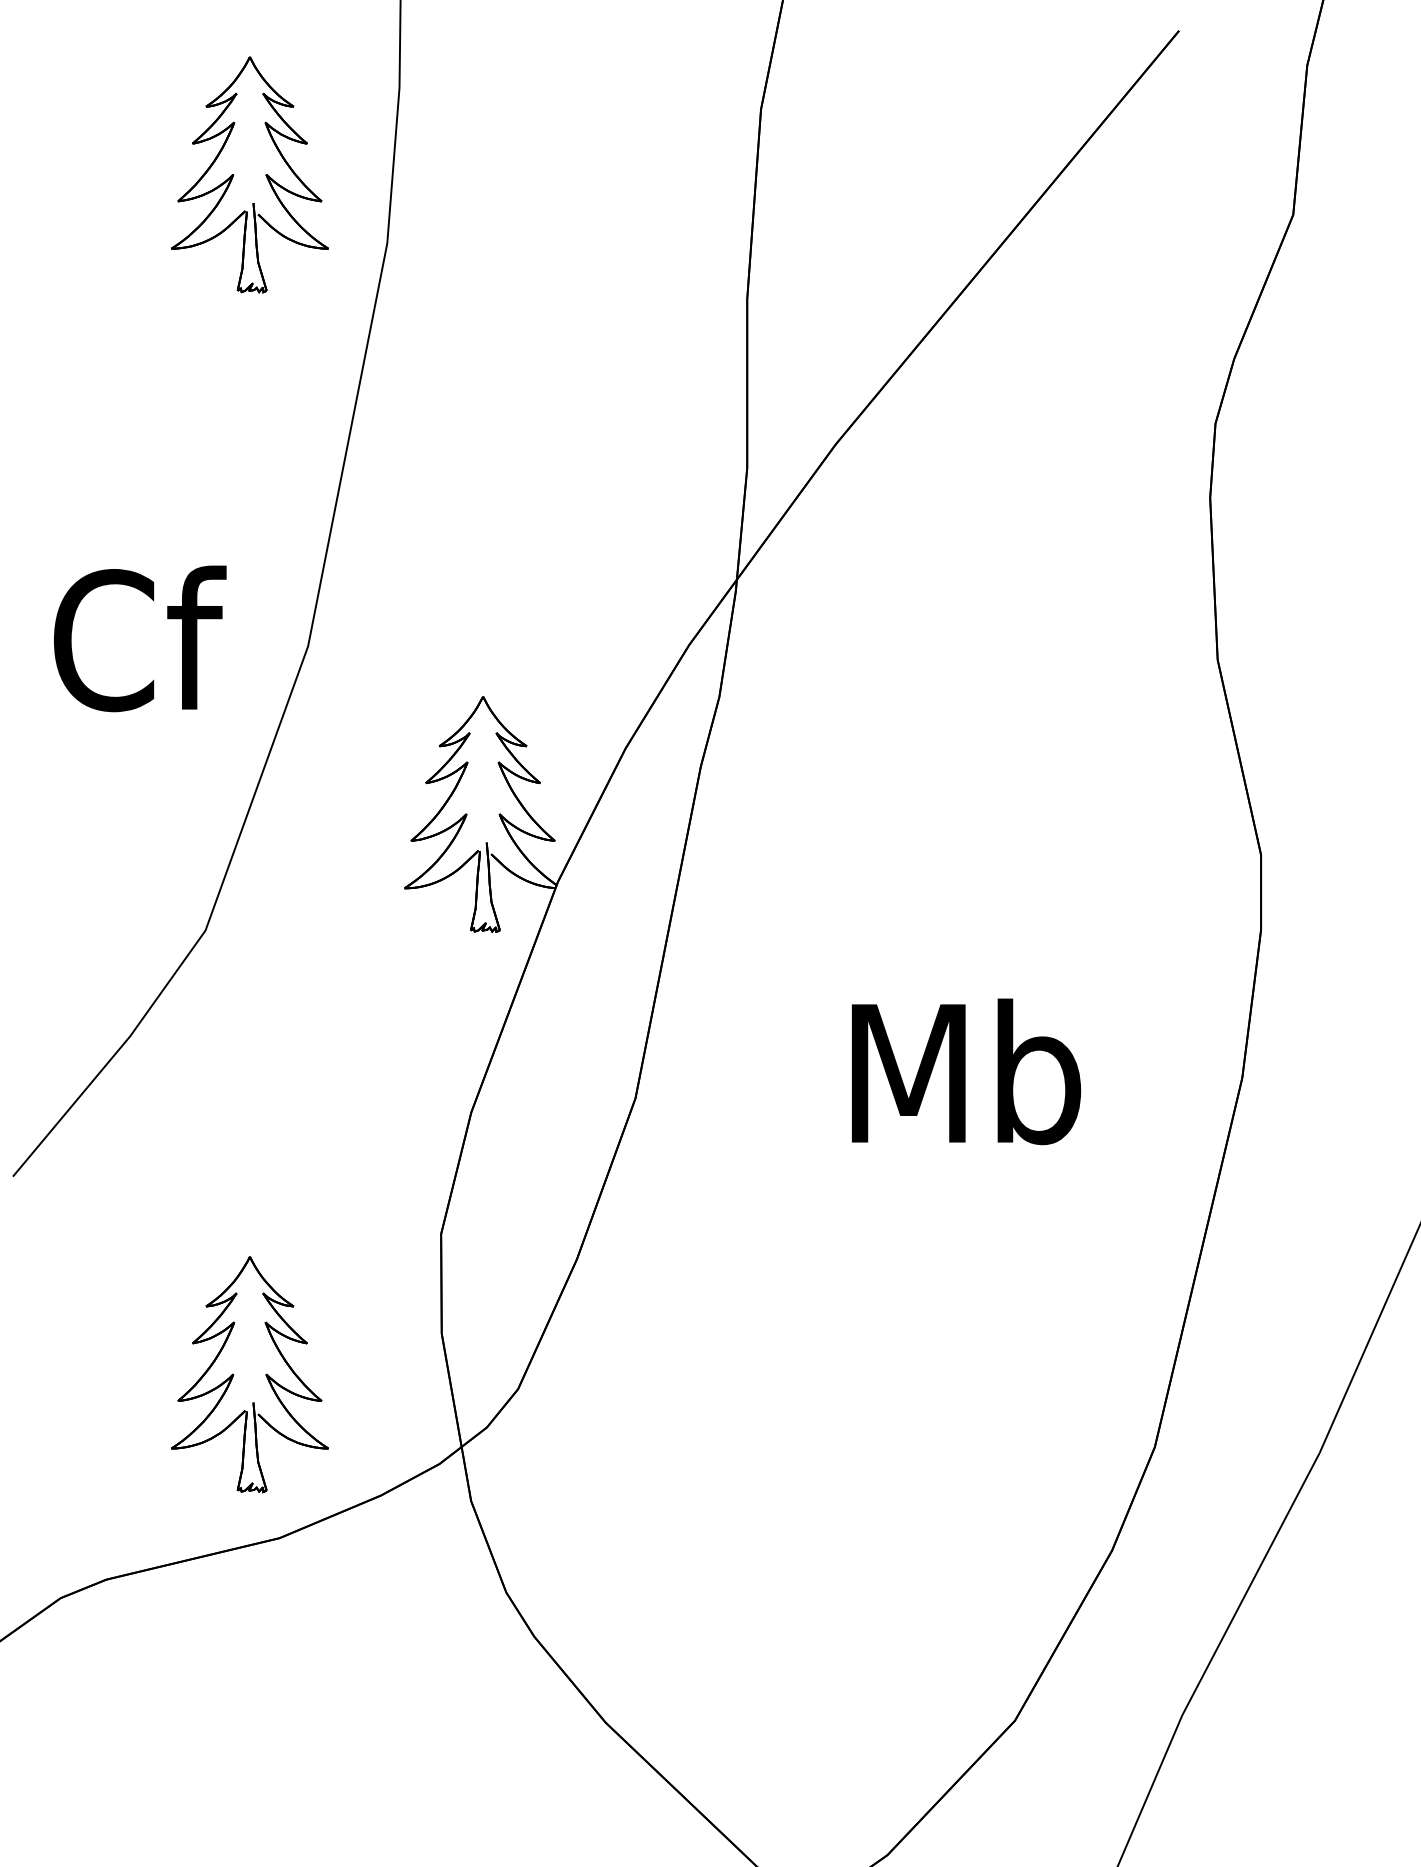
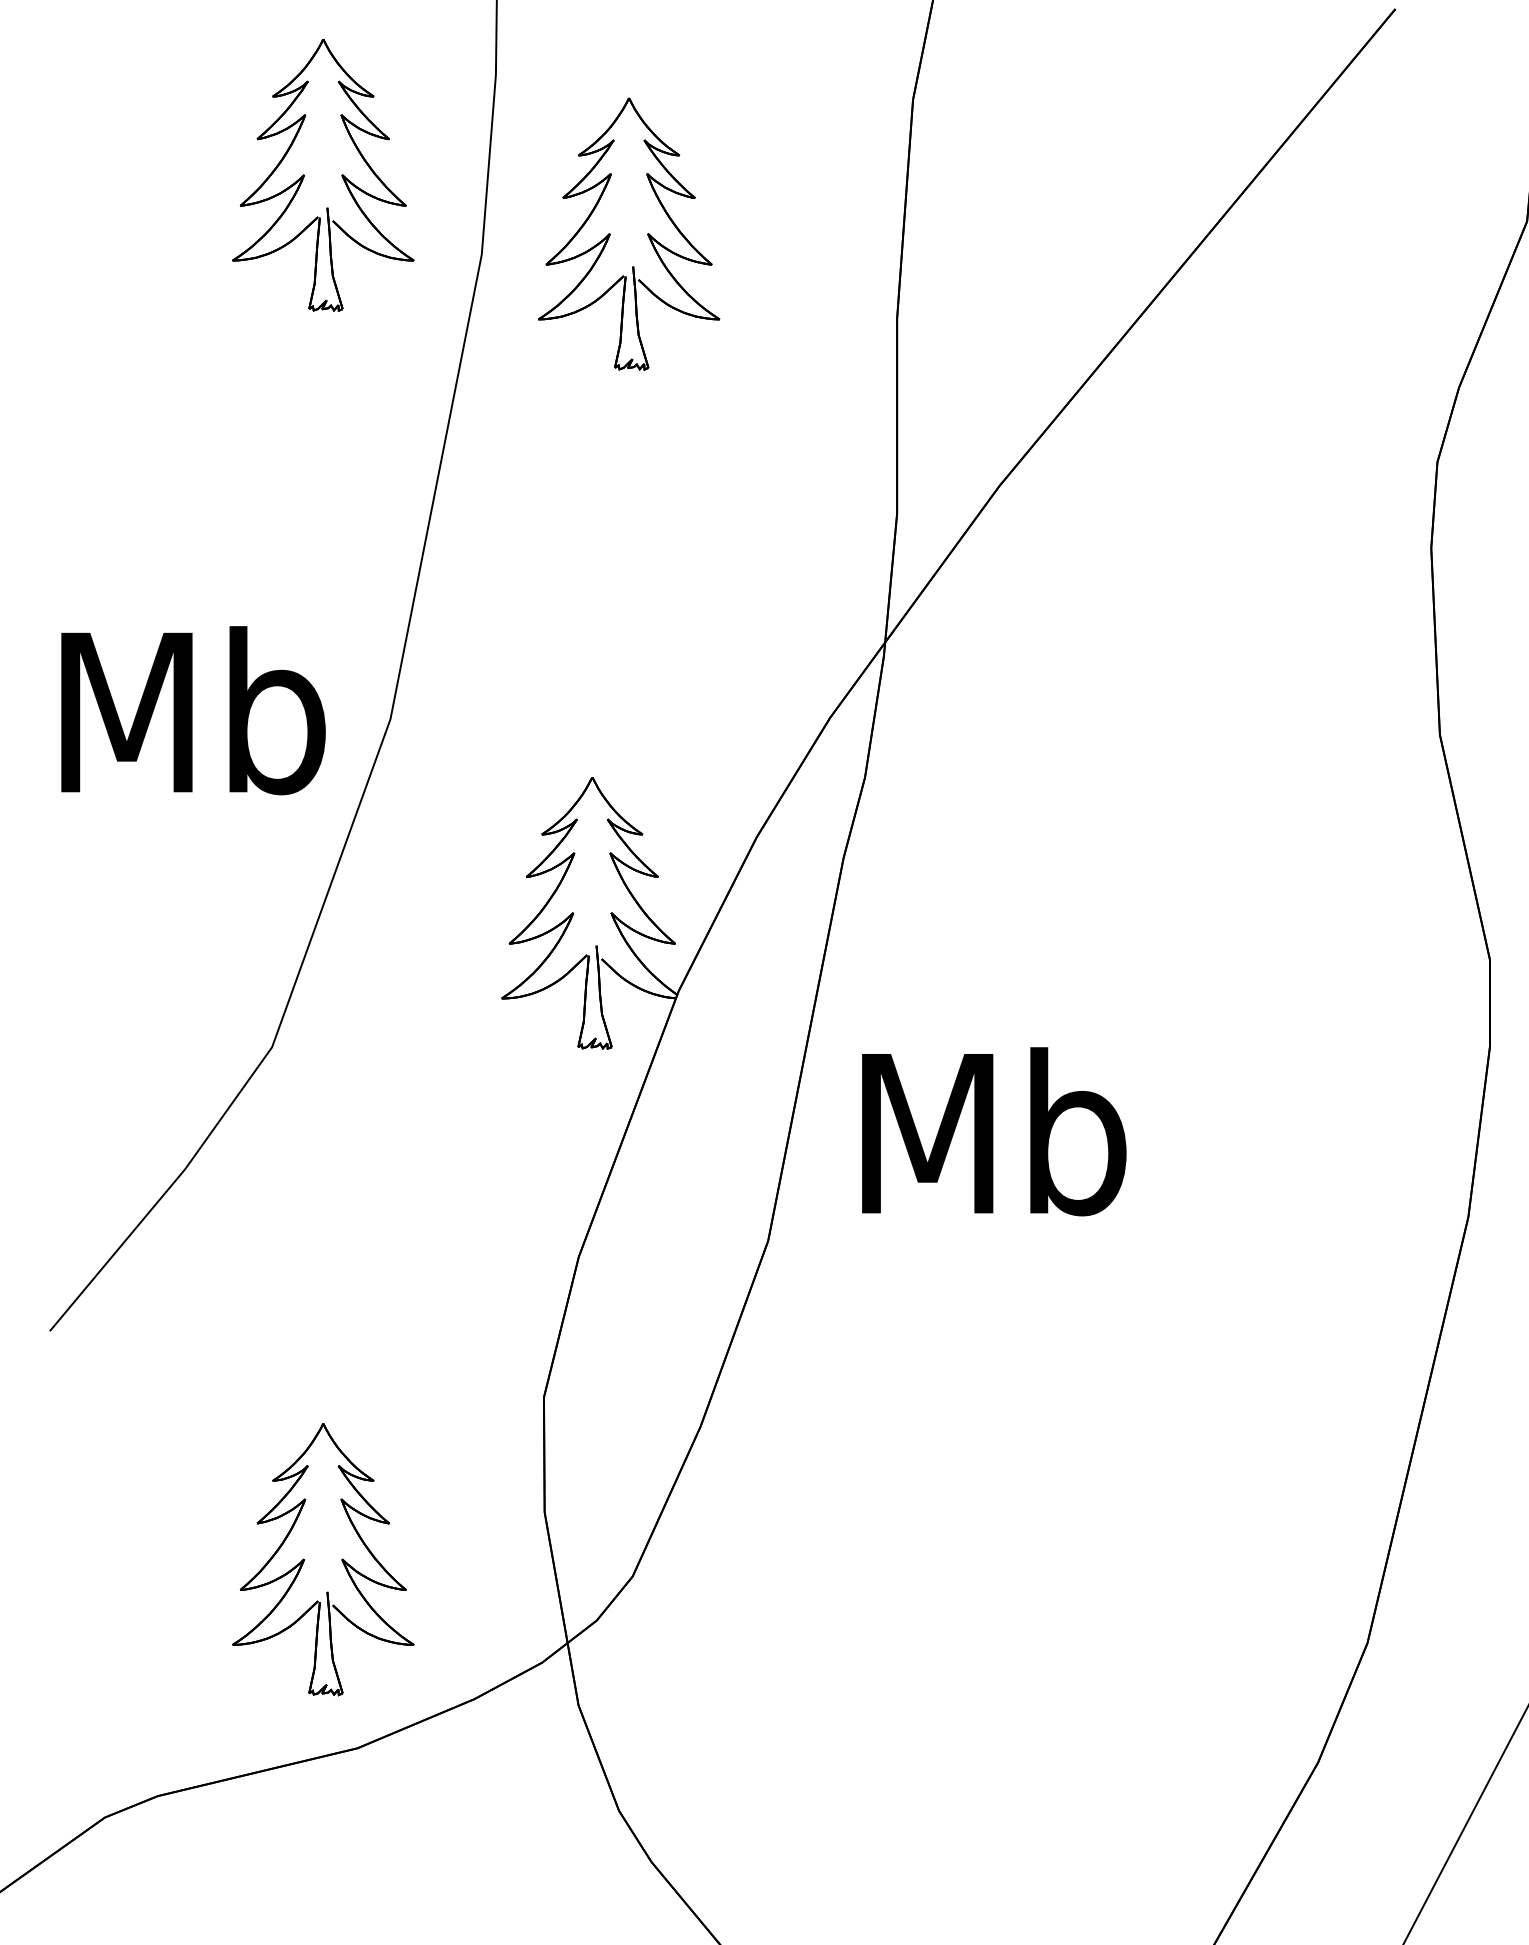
part: (499, 226) -> (611, 234), added
text: (137, 638) -> (193, 710), Cf -> Mb
text: (966, 1071) -> (994, 1131), moved

